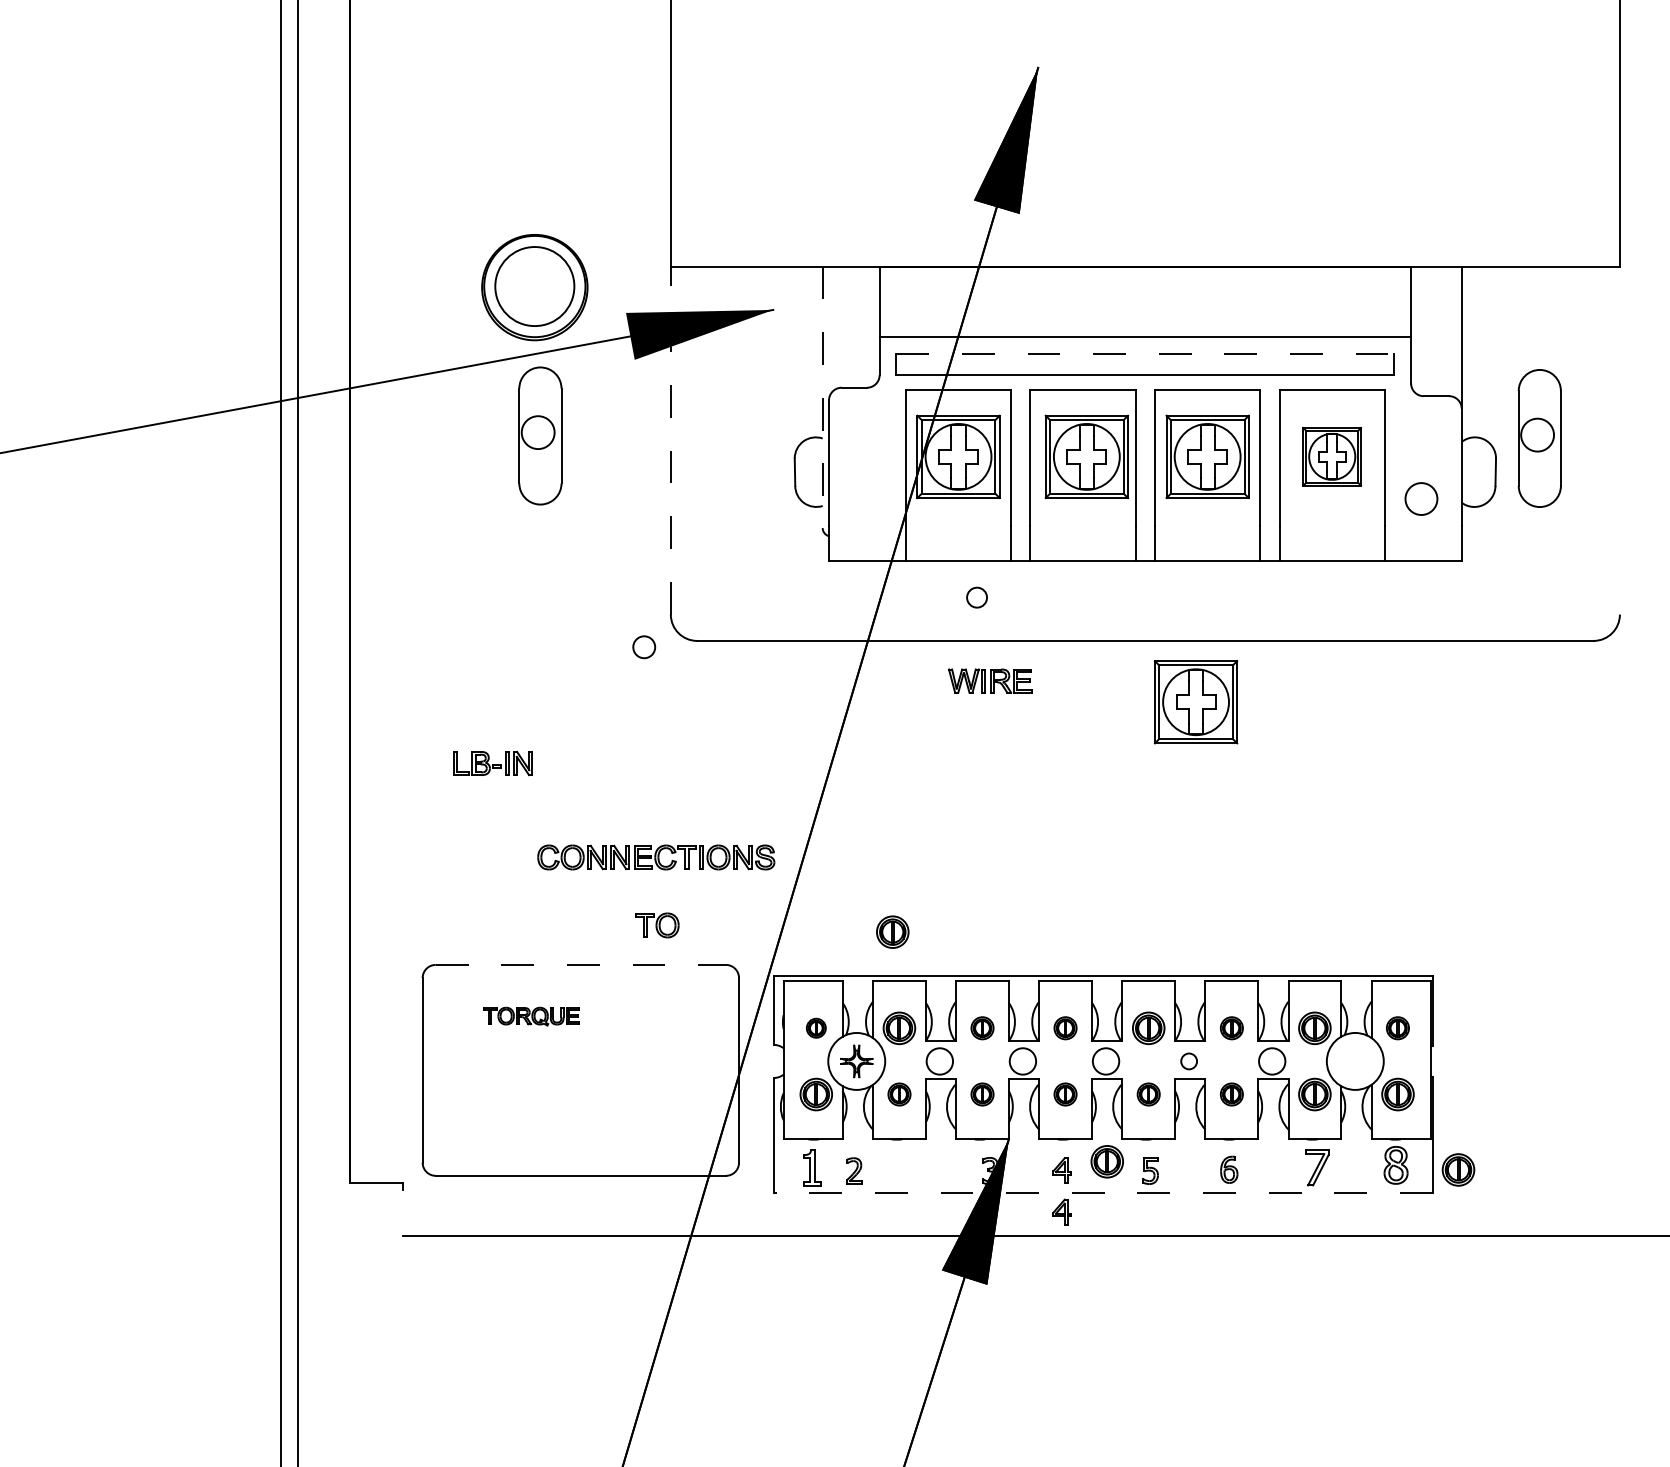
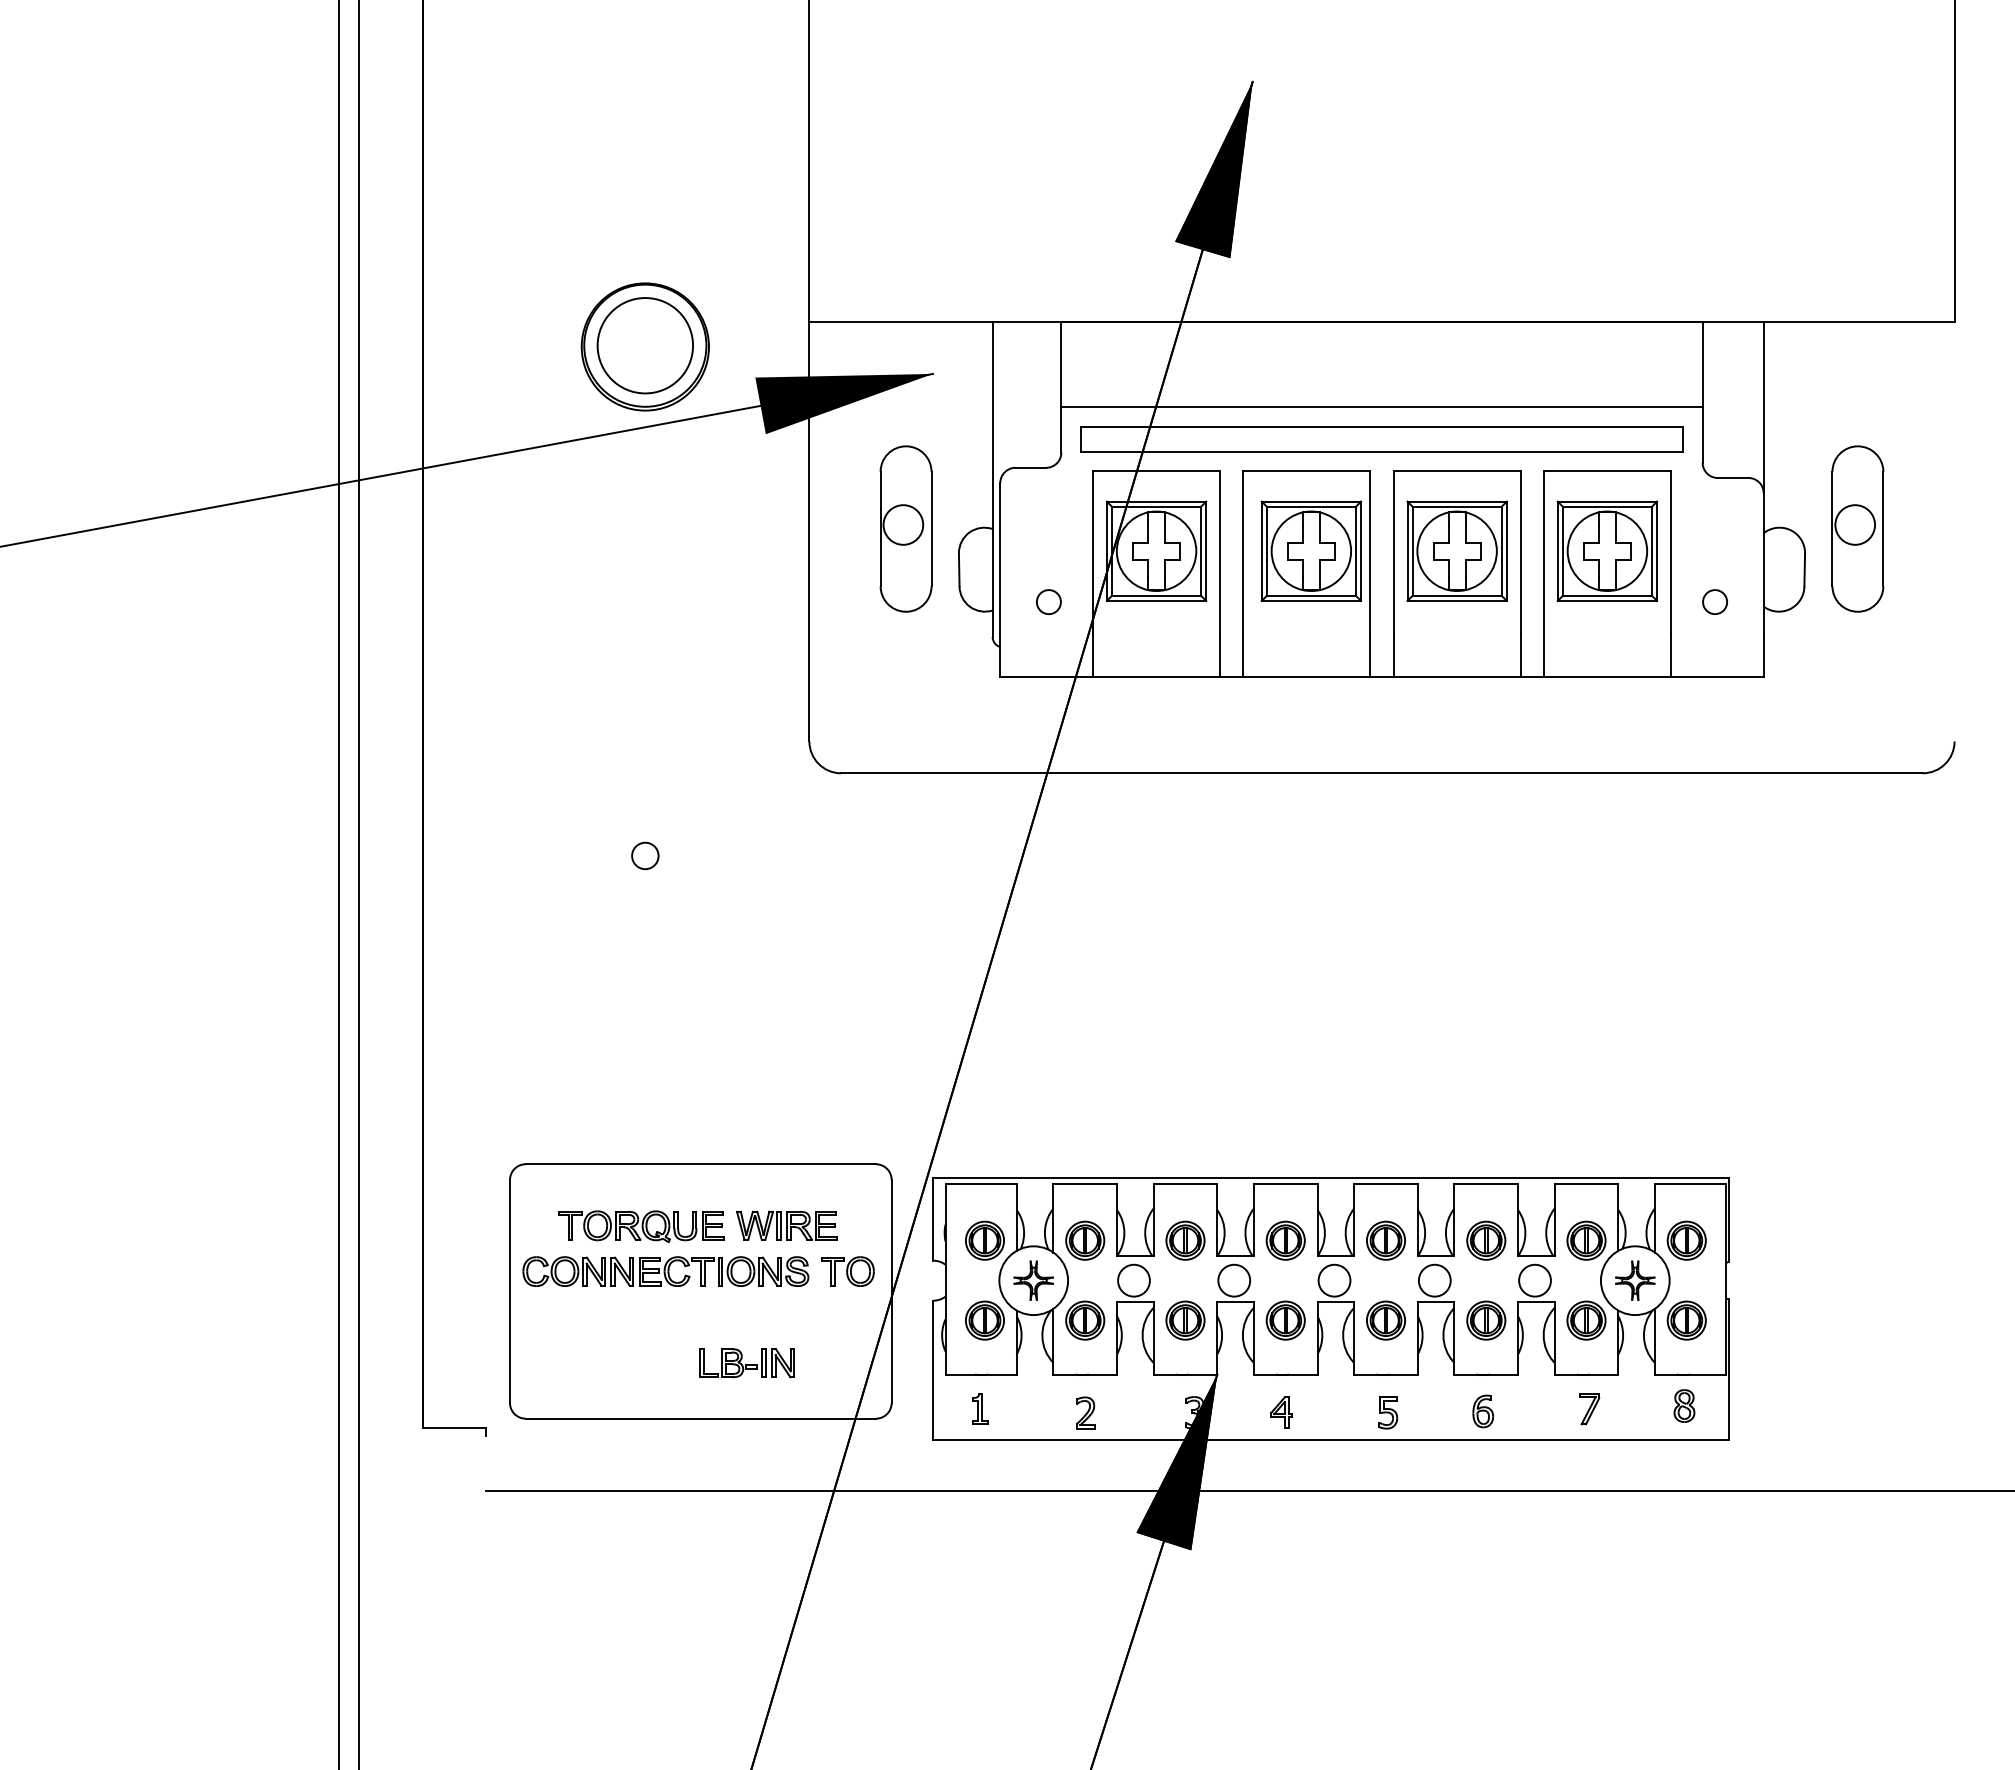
line: (1144, 353) -> (1381, 426), dashed -> solid
line: (822, 397) -> (992, 479), dashed -> solid
part: (539, 435) -> (905, 528), moved
line: (670, 440) -> (809, 531), dashed -> solid
part: (1332, 456) -> (1607, 550), size x1.43
circle: (1421, 499) -> (1715, 602), size x0.62
circle: (976, 597) -> (1048, 601), moved
circle: (644, 646) -> (645, 855), moved
part: (989, 680) -> (786, 1225), moved
part: (1195, 701) -> (1442, 846), removed
part: (492, 763) -> (746, 1363), moved
part: (655, 857) -> (665, 1271), moved
part: (656, 925) -> (847, 1271), moved
part: (893, 931) -> (1077, 1124), removed
line: (581, 965) -> (701, 1164), dashed -> solid
part: (531, 1016) -> (641, 1226), size x1.43
part: (815, 1028) -> (984, 1240), size x1.67
part: (982, 1028) -> (1185, 1240), size x1.43
part: (1065, 1028) -> (1285, 1240), size x1.43
part: (1231, 1028) -> (1486, 1240), size x1.43
part: (1397, 1028) -> (1686, 1240), size x1.43
circle: (1188, 1061) -> (1434, 1280), size x1.67
part: (1355, 1061) -> (1635, 1280), added
part: (899, 1094) -> (1085, 1320), size x1.43
part: (982, 1094) -> (1185, 1320), size x1.43
part: (1065, 1094) -> (1285, 1320), size x1.43
part: (1148, 1094) -> (1385, 1320), size x1.43
part: (1231, 1094) -> (1486, 1320), size x1.43
part: (1106, 1161) -> (1335, 1401), removed
part: (1396, 1164) -> (1684, 1405), size x0.71
part: (812, 1167) -> (980, 1408), size x0.71
part: (1317, 1168) -> (1589, 1409), size x0.71
part: (1458, 1169) -> (1759, 1411), removed
part: (854, 1170) -> (1085, 1412), moved
line: (1103, 1193) -> (1331, 1439), dashed -> solid
part: (1062, 1212) -> (1281, 1462), removed

